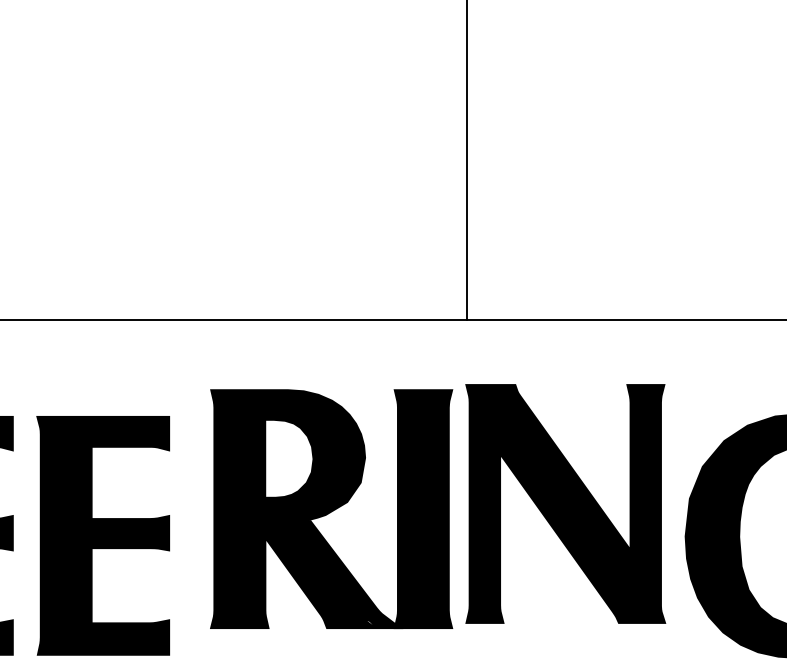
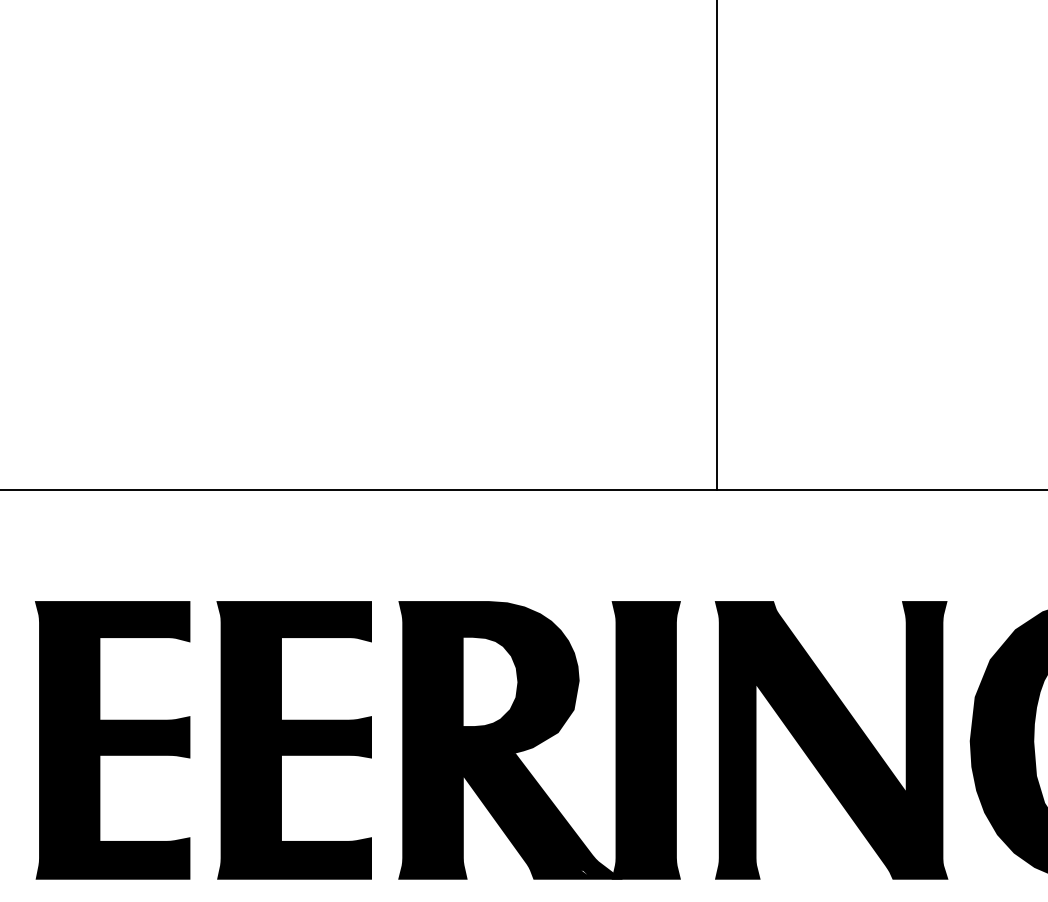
part: (565, 504) -> (831, 740), moved
part: (331, 509) -> (539, 740), moved

